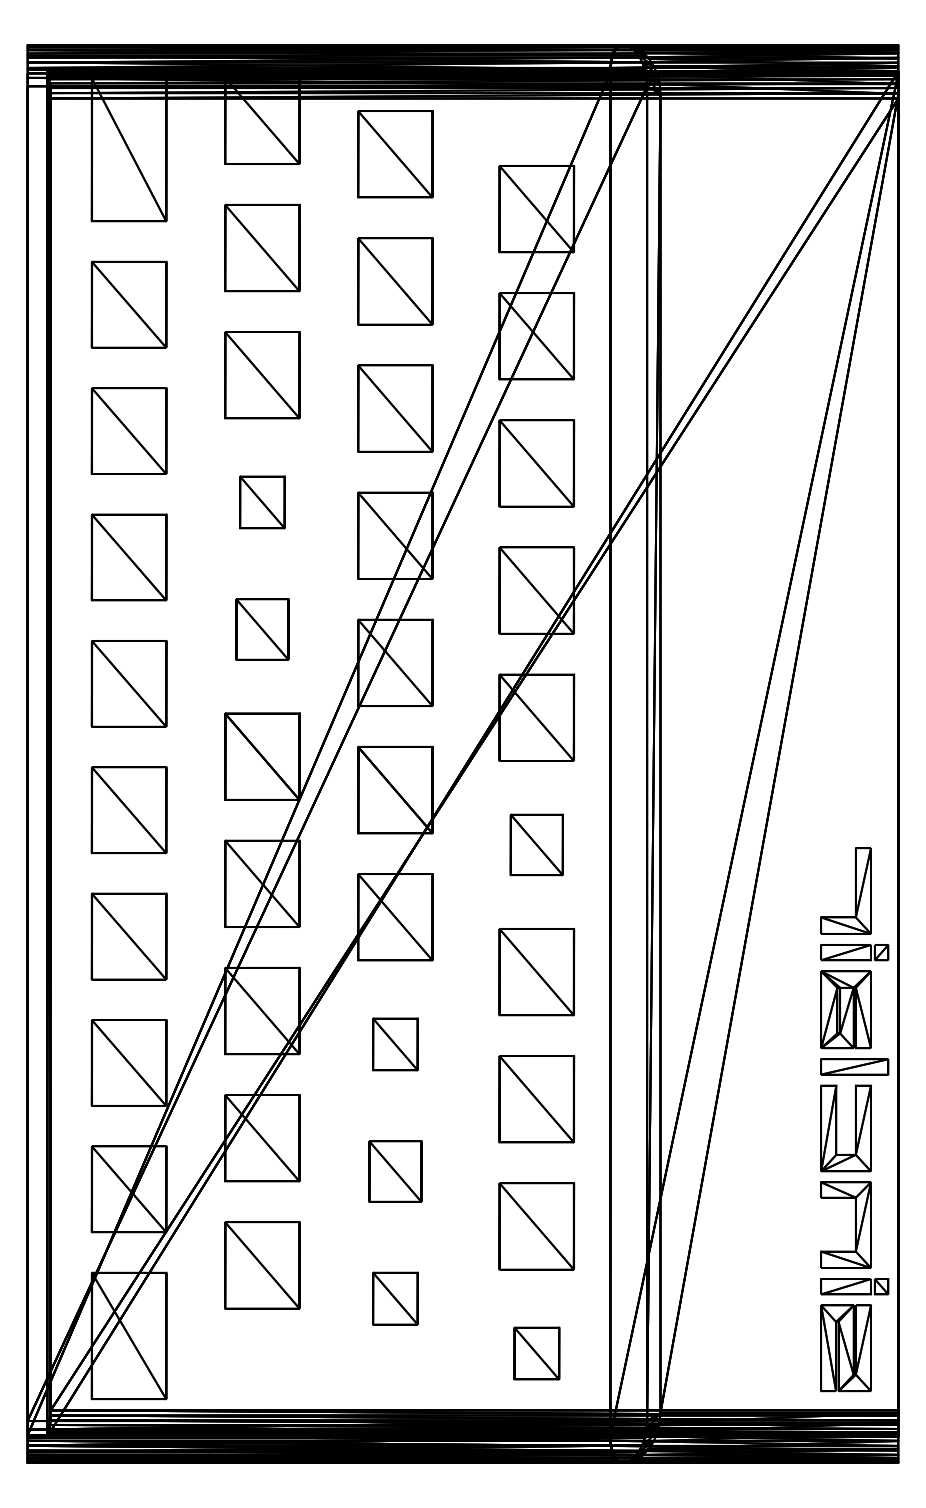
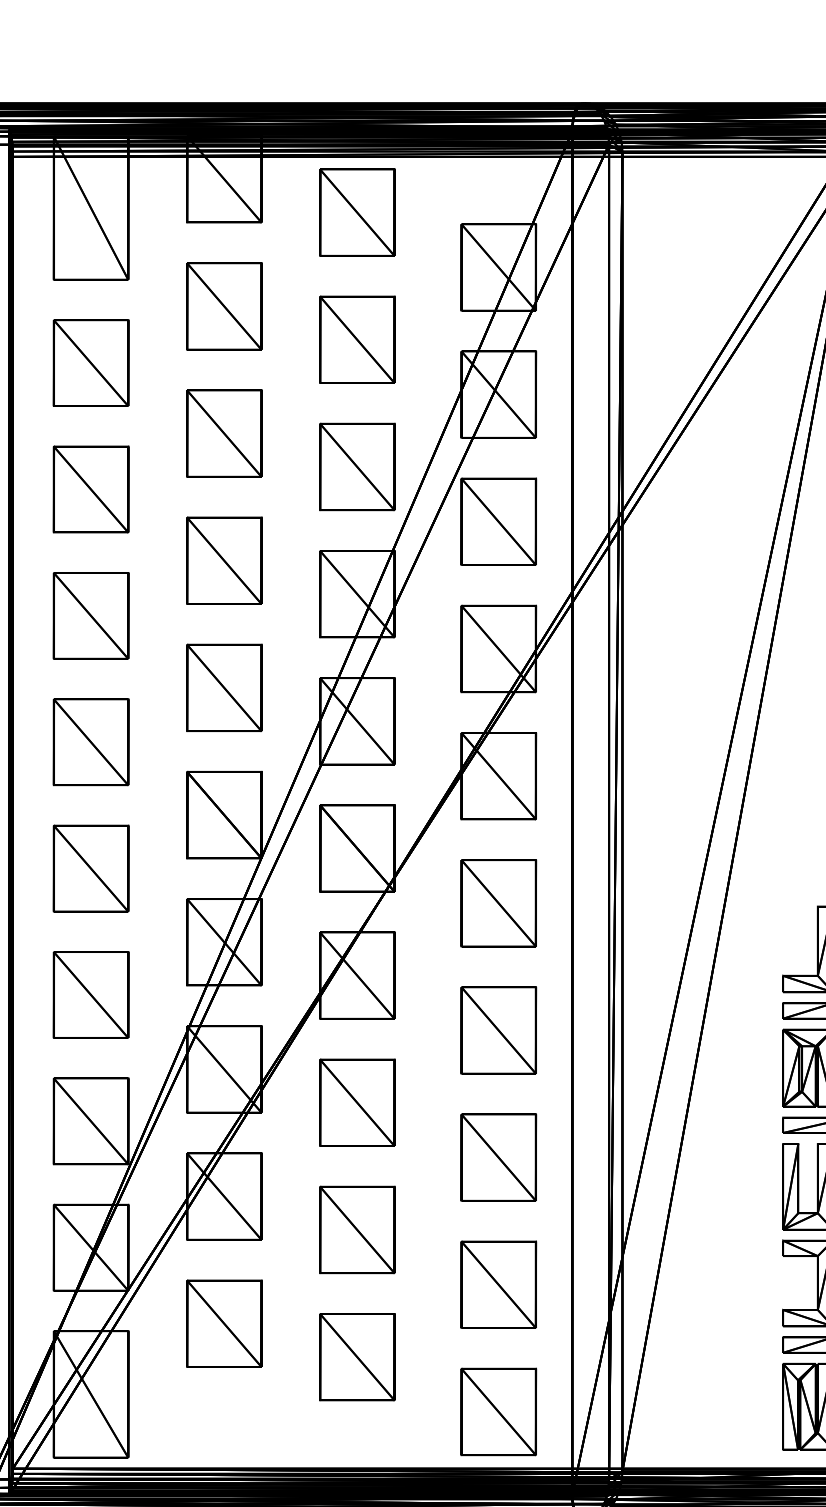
part: (262, 502) -> (224, 560), size x1.67
part: (262, 629) -> (224, 687), size x1.43
part: (536, 844) -> (498, 902), size x1.43
part: (395, 1044) -> (357, 1102), size x1.67
part: (395, 1171) -> (357, 1229), size x1.43
part: (395, 1298) -> (357, 1356), size x1.67
part: (536, 1353) -> (498, 1411), size x1.67

